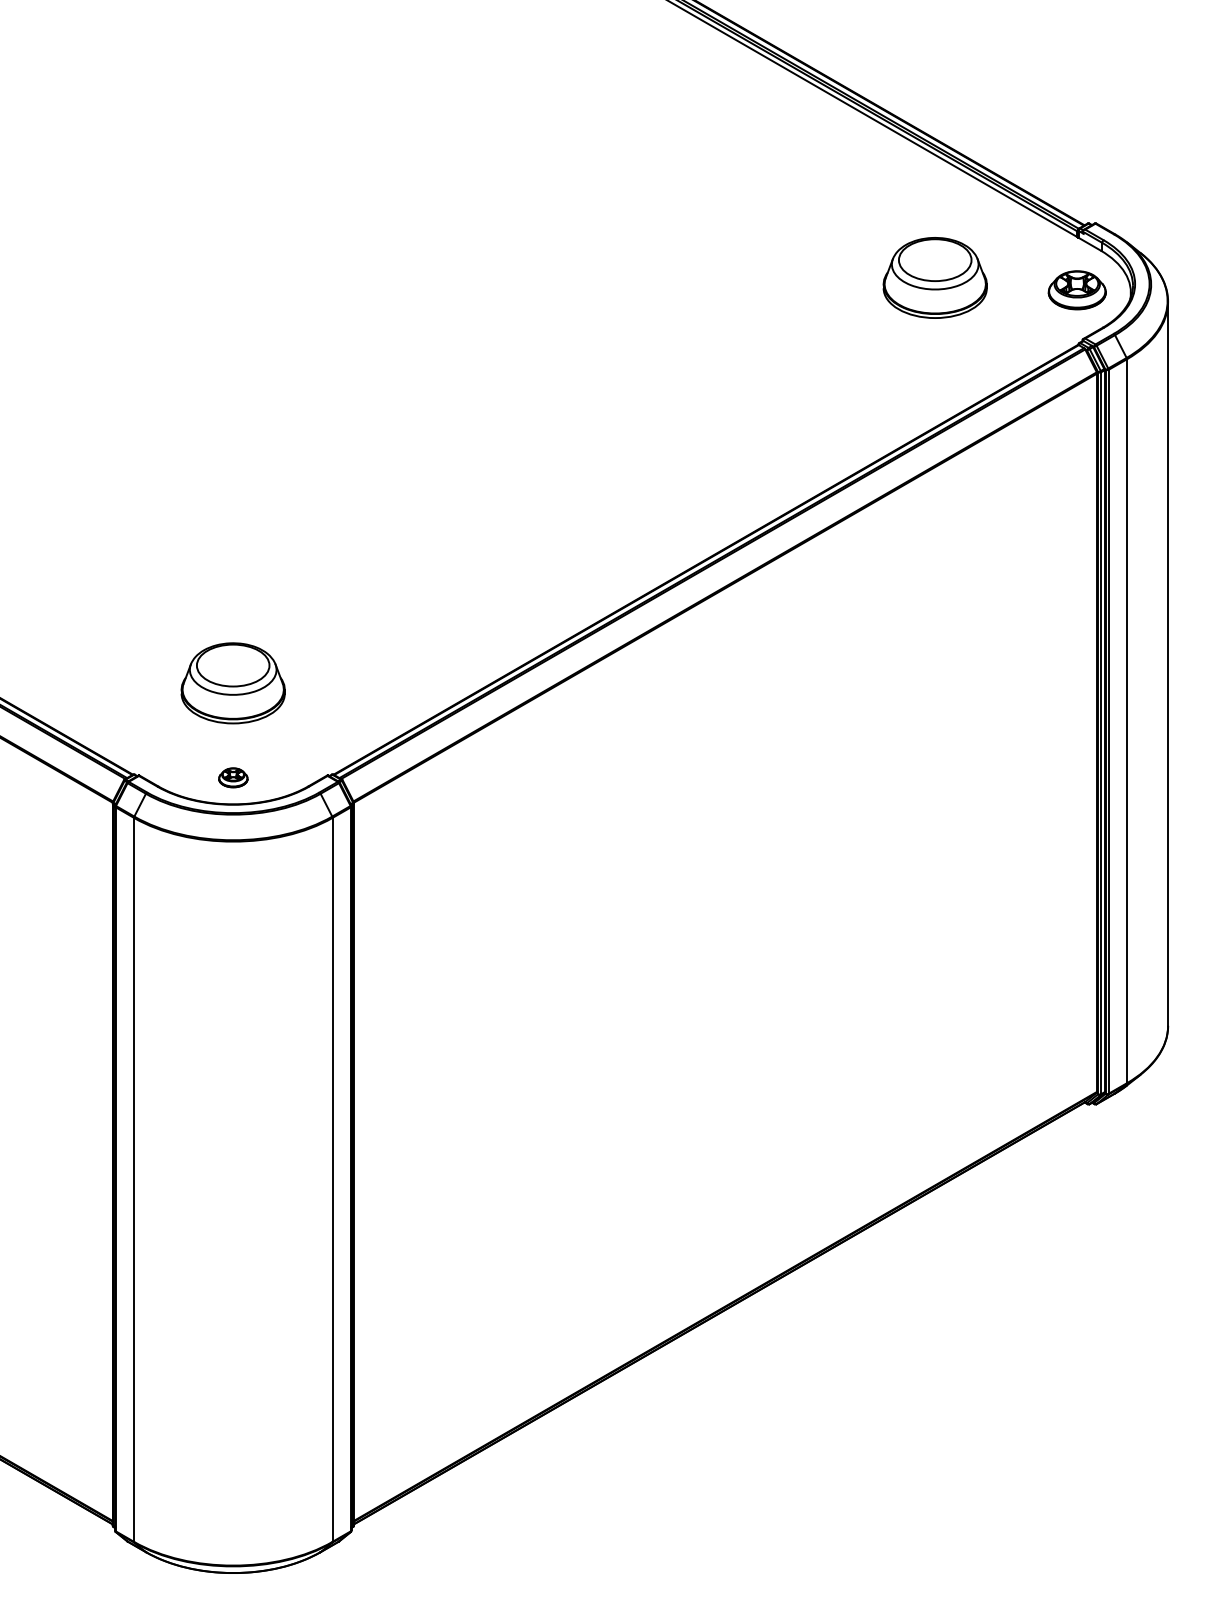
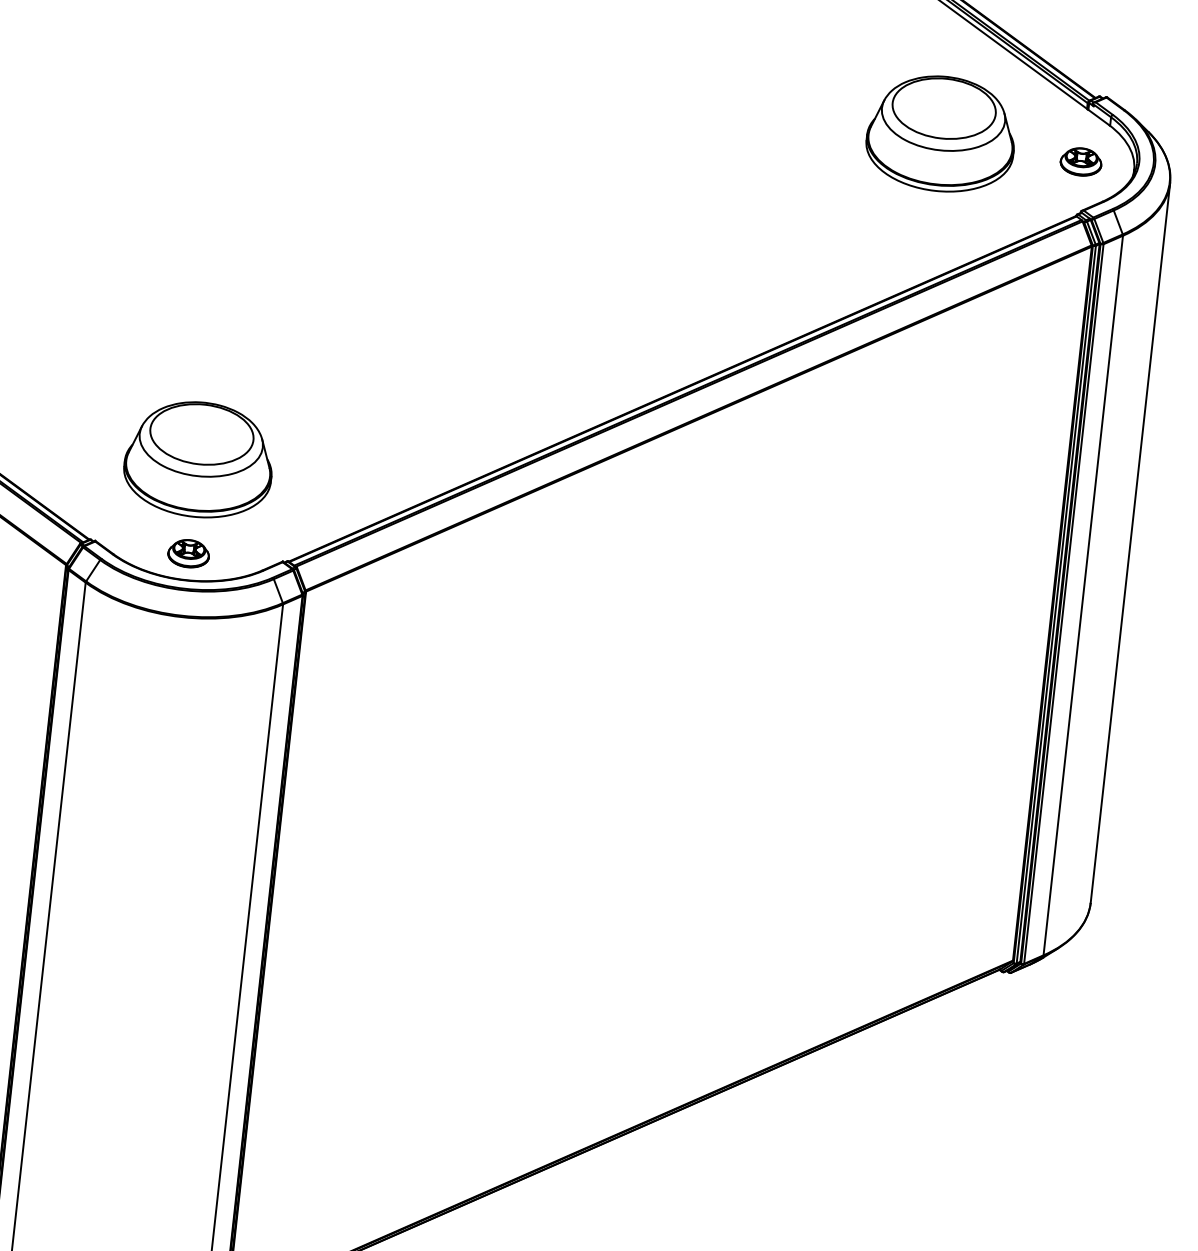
part: (934, 277) -> (940, 133), size x1.43
part: (1077, 290) -> (1081, 161), size x0.71
part: (232, 683) -> (198, 459), size x1.43
part: (233, 777) -> (189, 553), size x1.43

